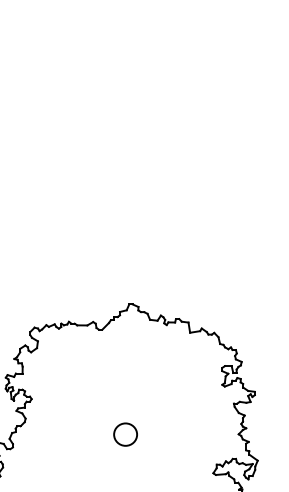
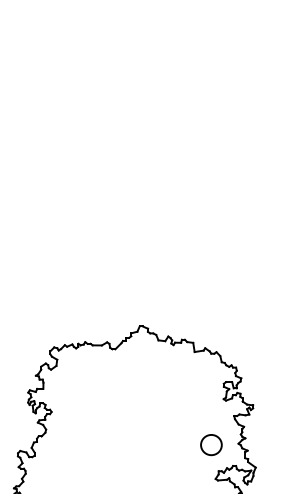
part: (125, 435) -> (211, 445), moved

